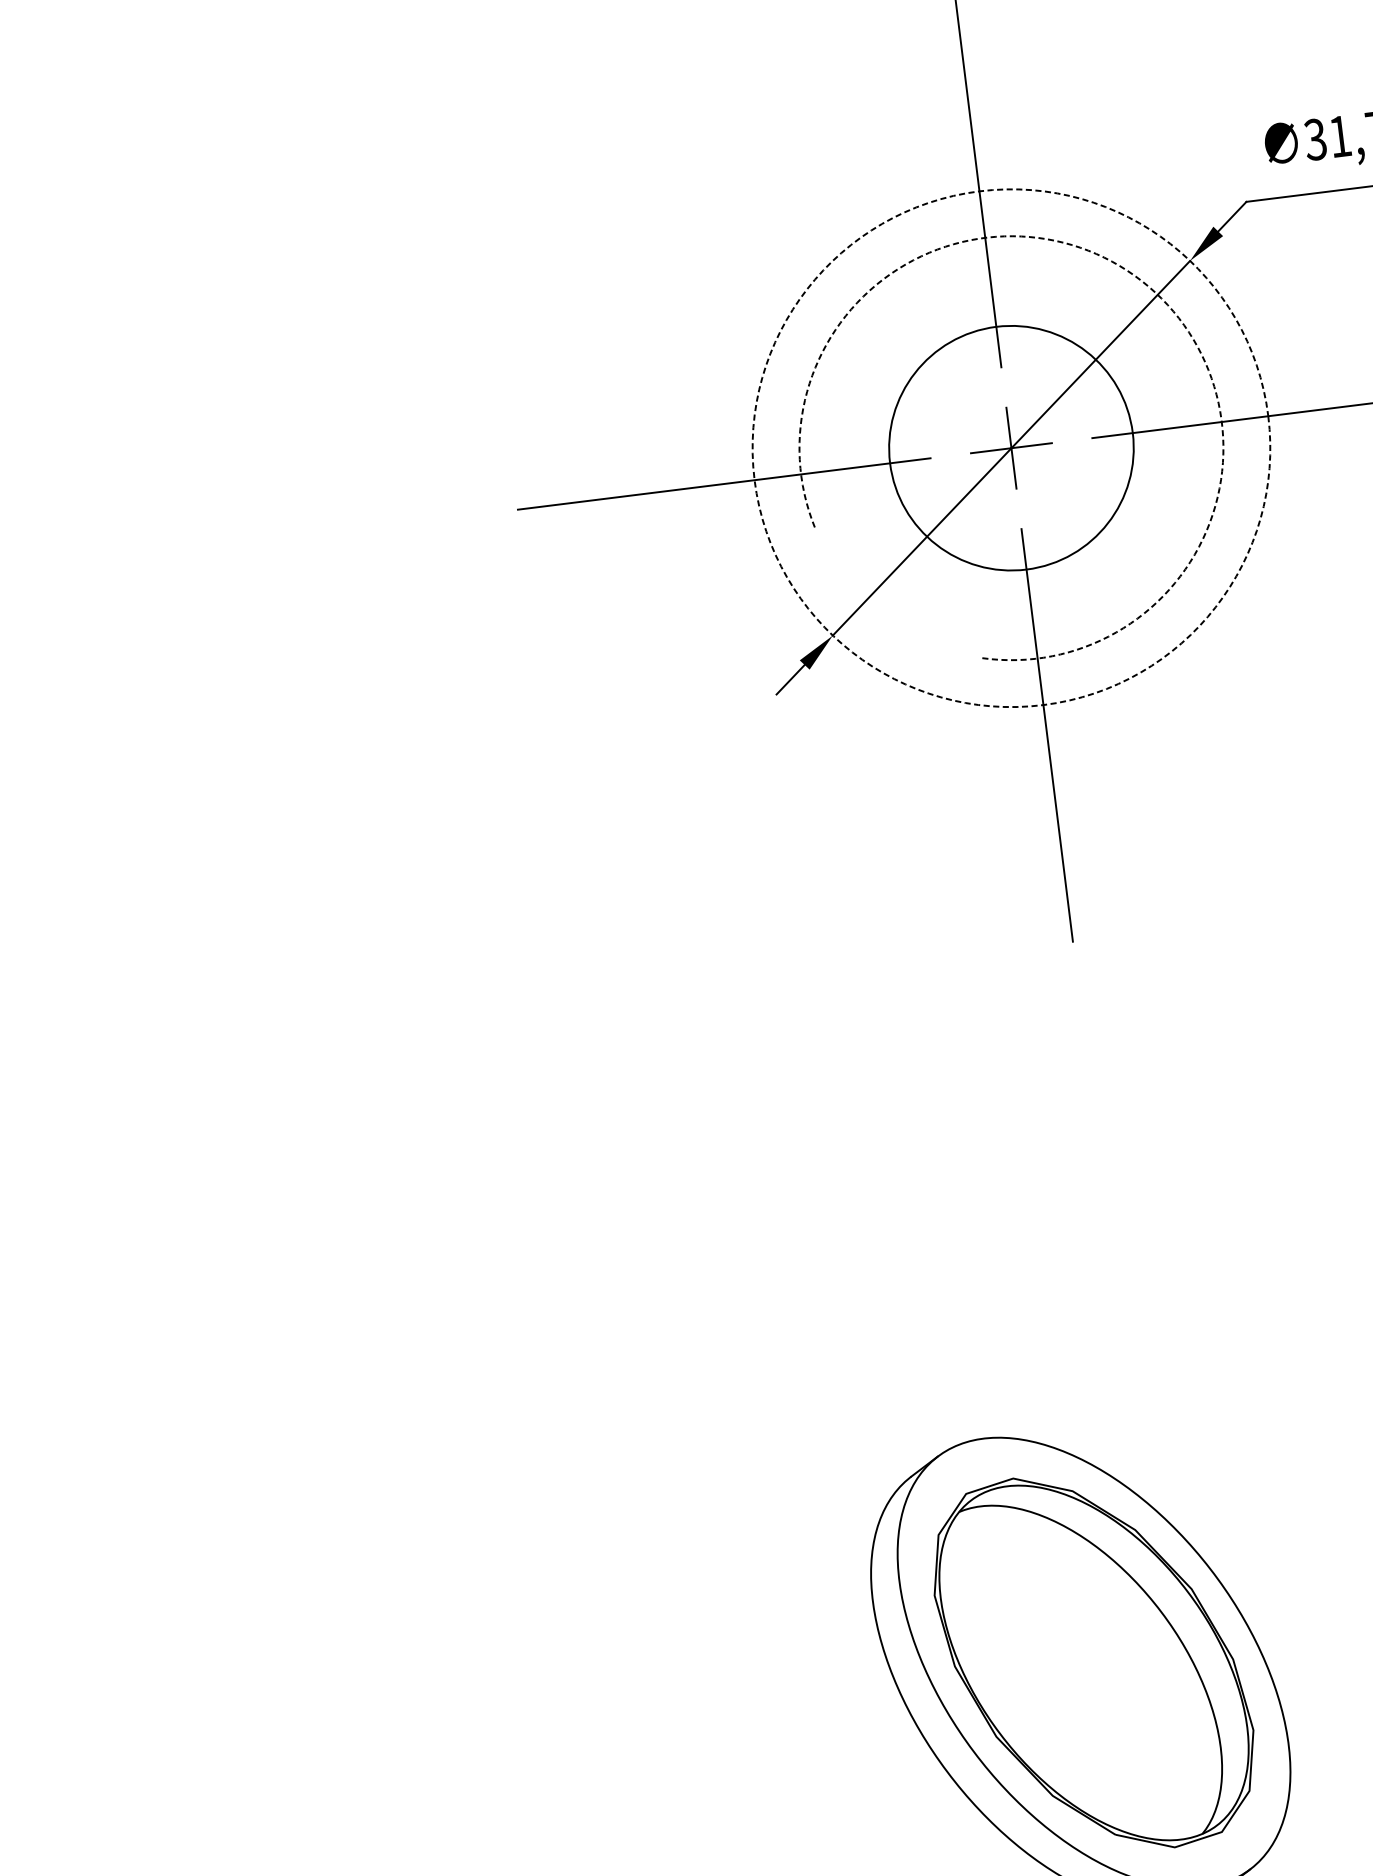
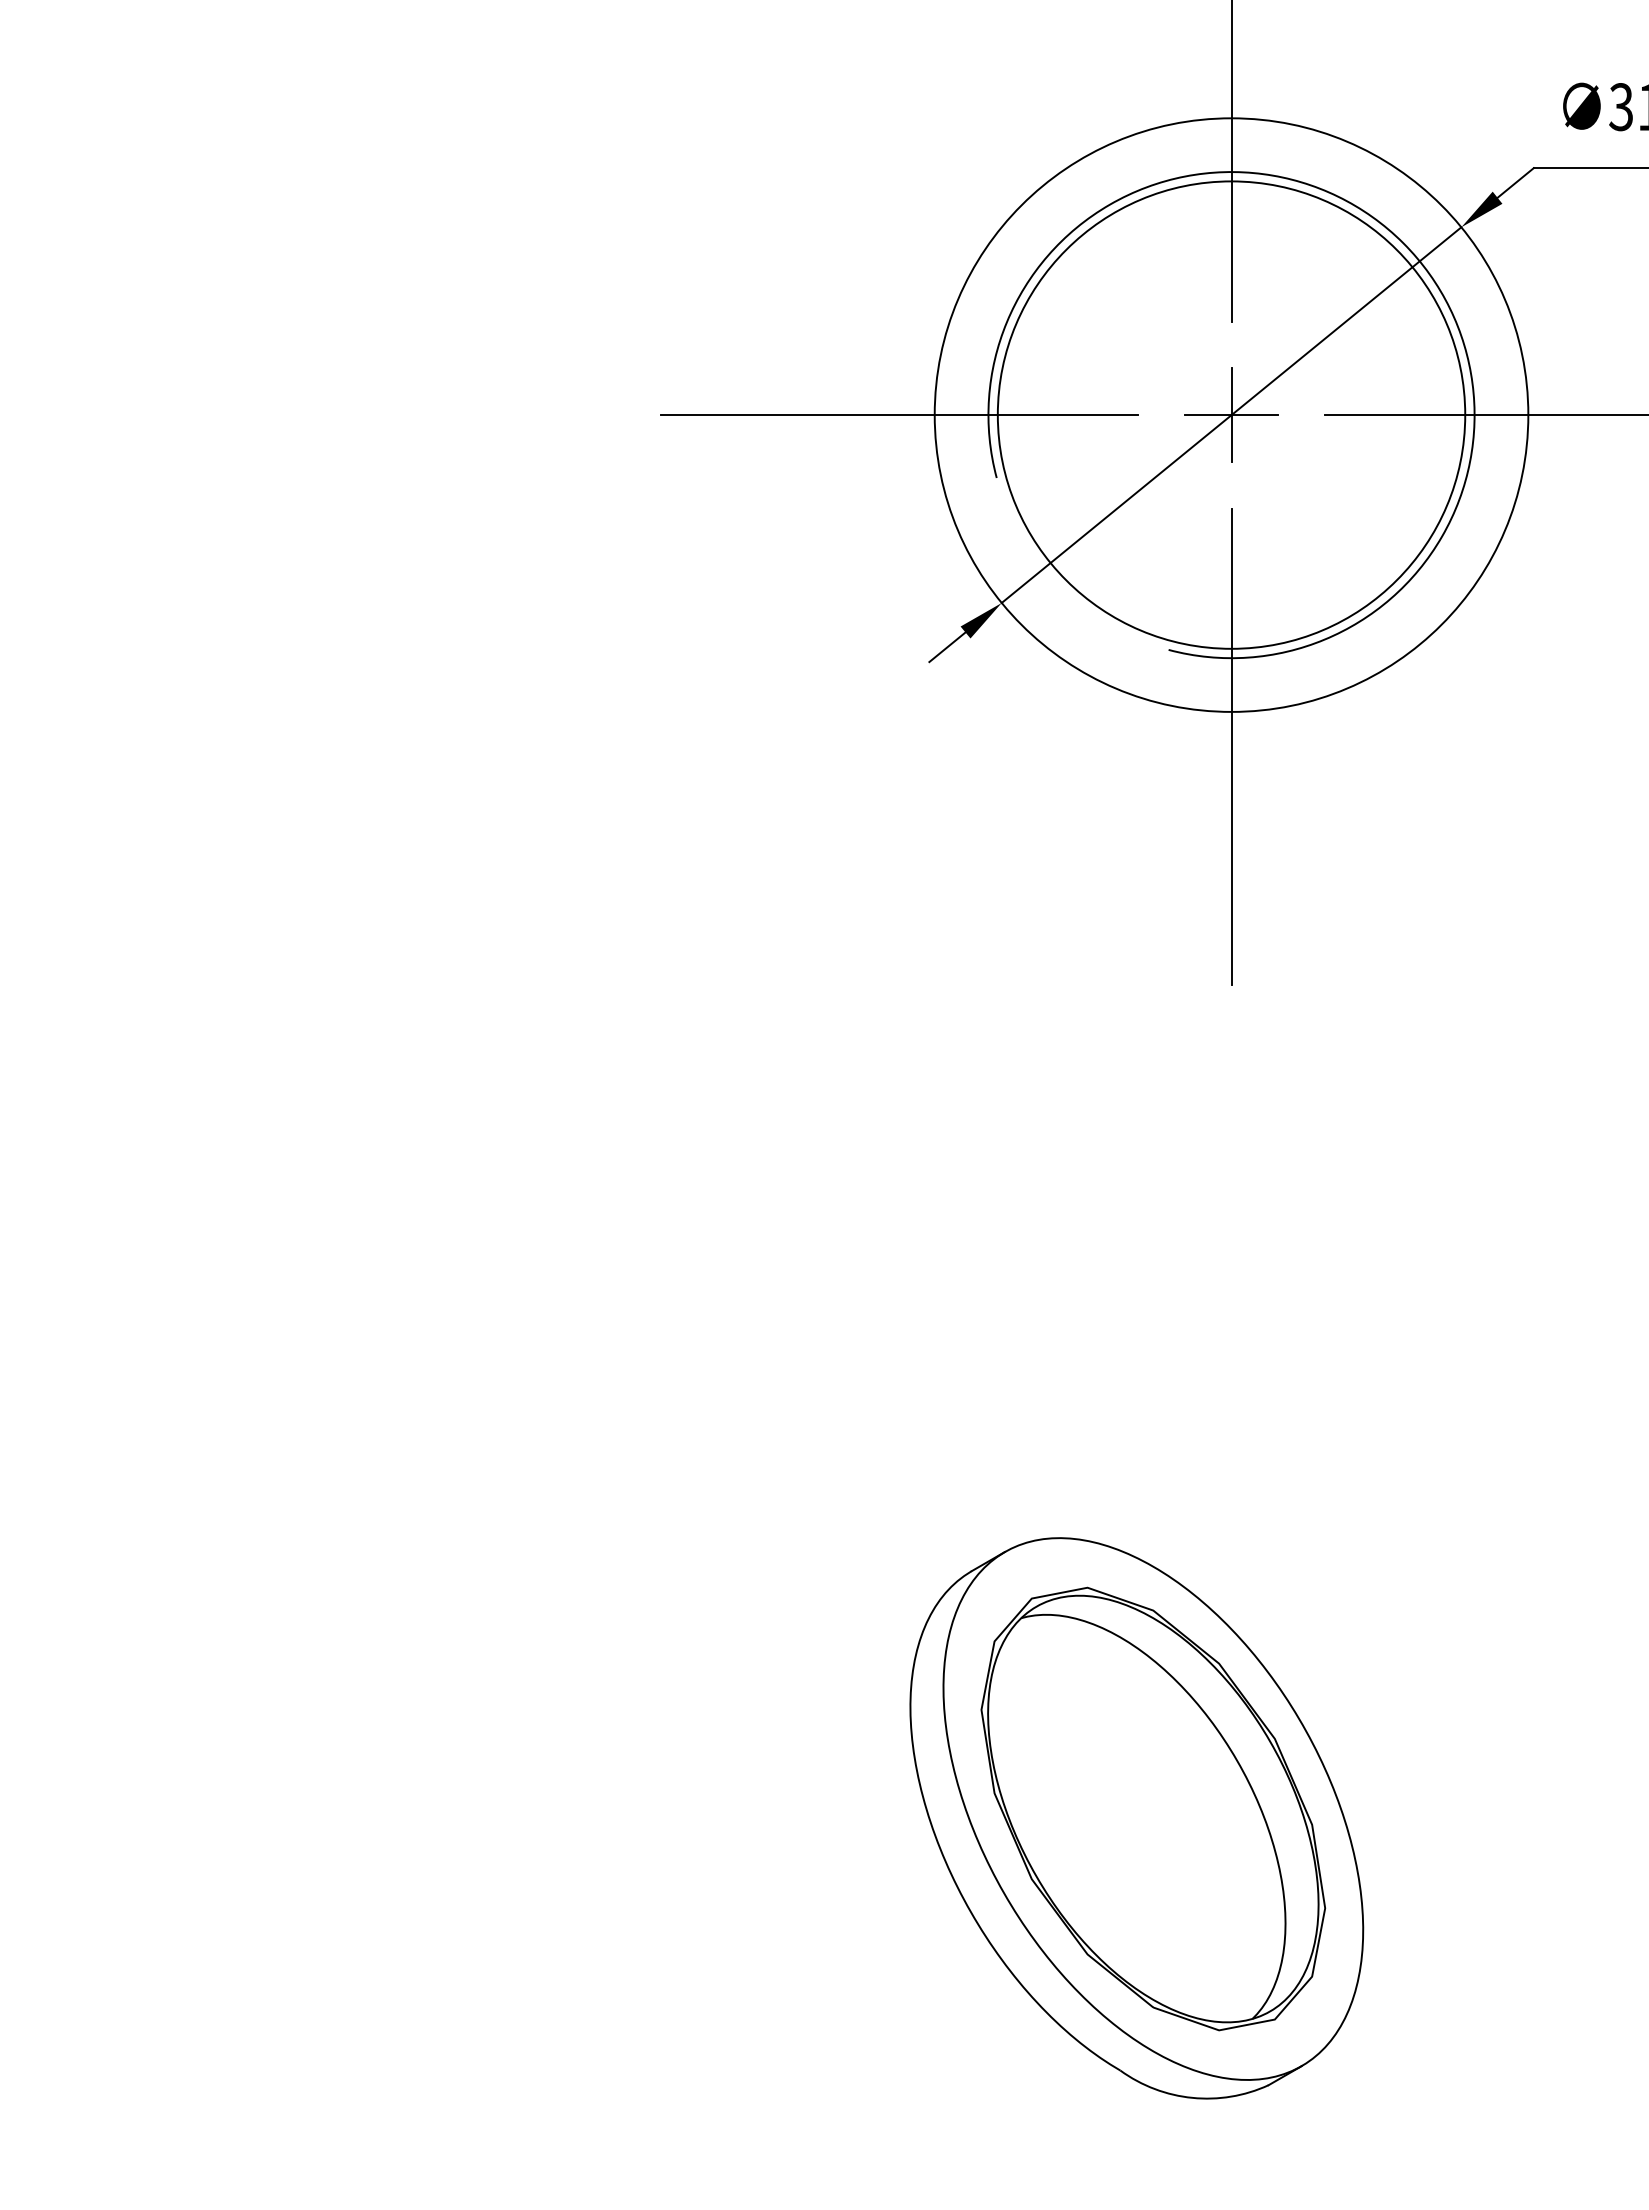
arc: (1141, 281) -> (1403, 243), dashed -> solid
circle: (1011, 447) -> (1231, 414), dashed -> solid
circle: (1011, 447) -> (1231, 414), size x1.67

